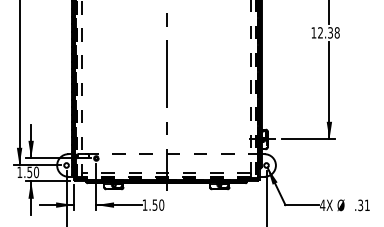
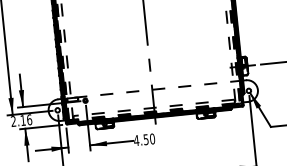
text: (28, 172) -> (21, 120), 1.50 -> 2.16
text: (144, 204) -> (135, 140), 1.50 -> 4.50

